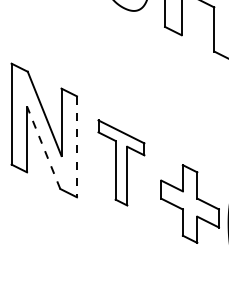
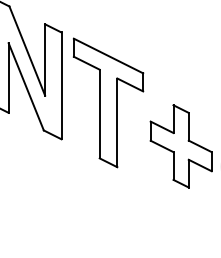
line: (43, 147) -> (26, 86), dashed -> solid
line: (76, 147) -> (60, 86), dashed -> solid
part: (121, 162) -> (108, 102), size x1.43

